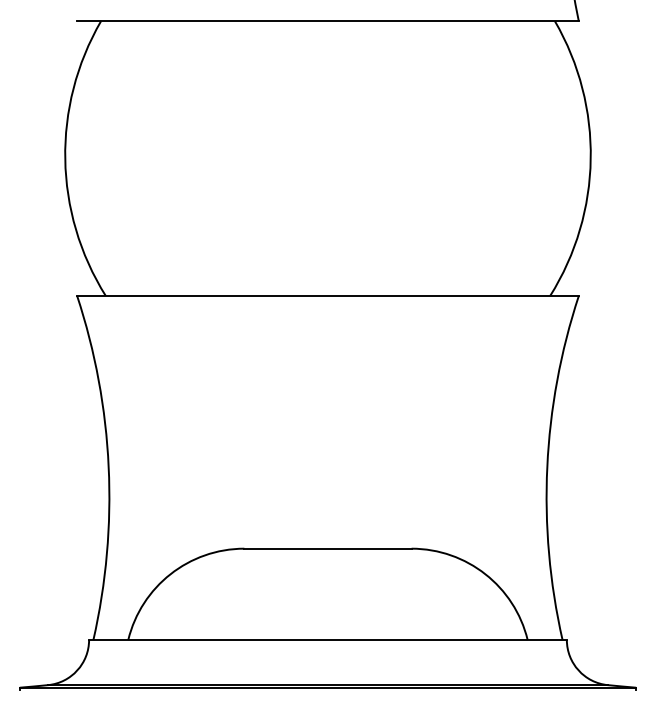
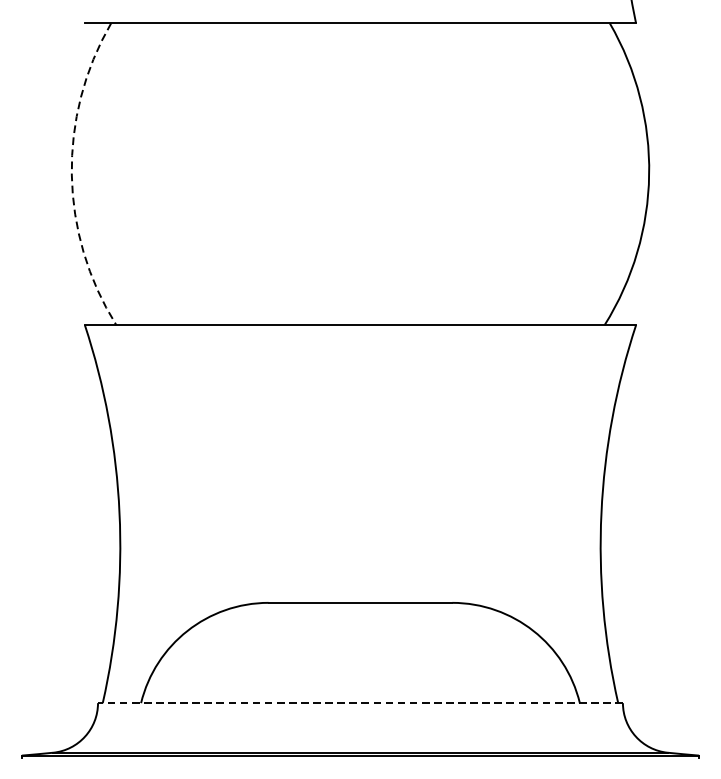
arc: (65, 159) -> (72, 175), solid -> dashed
line: (327, 639) -> (359, 702), solid -> dashed

